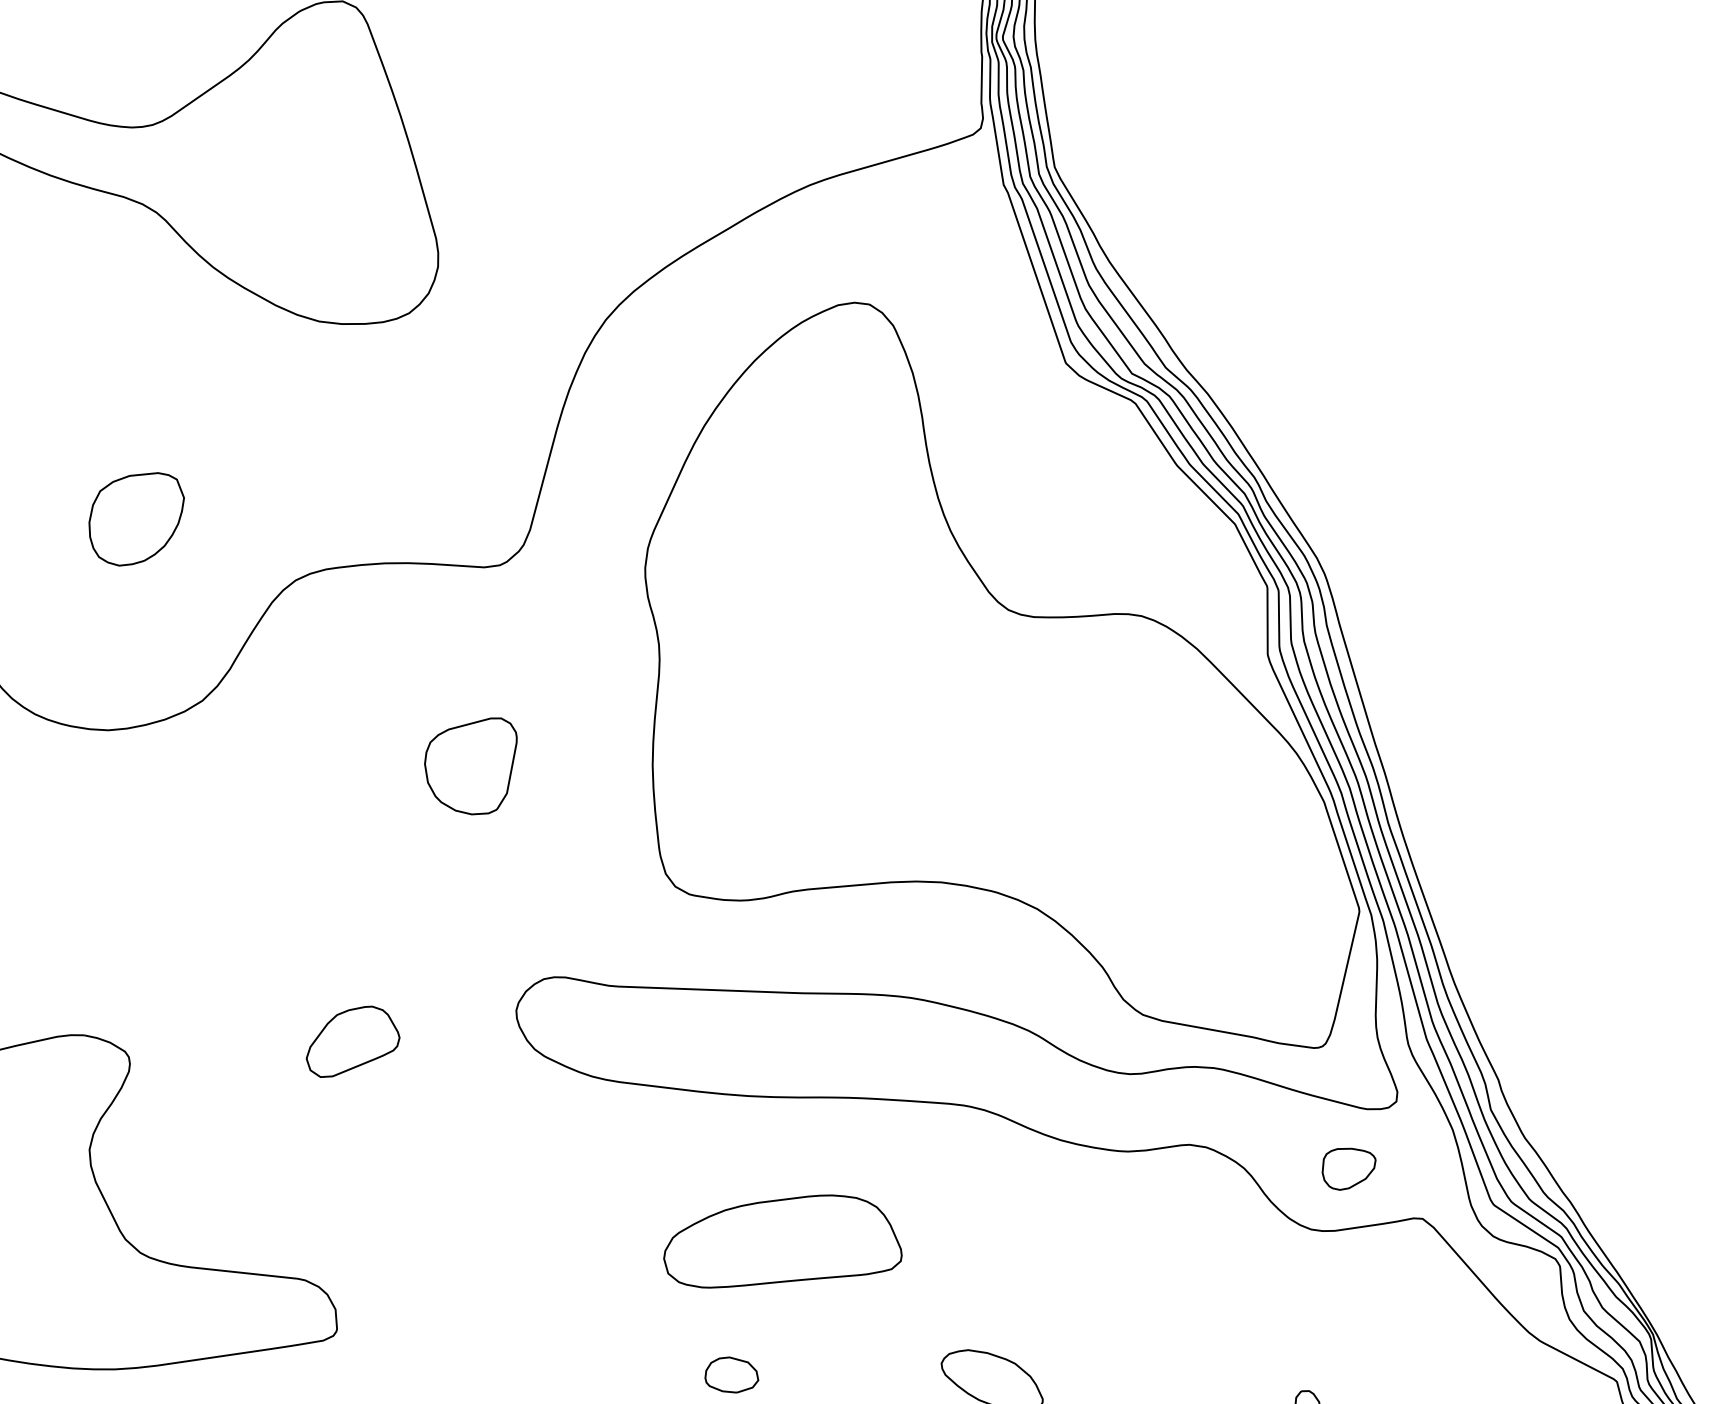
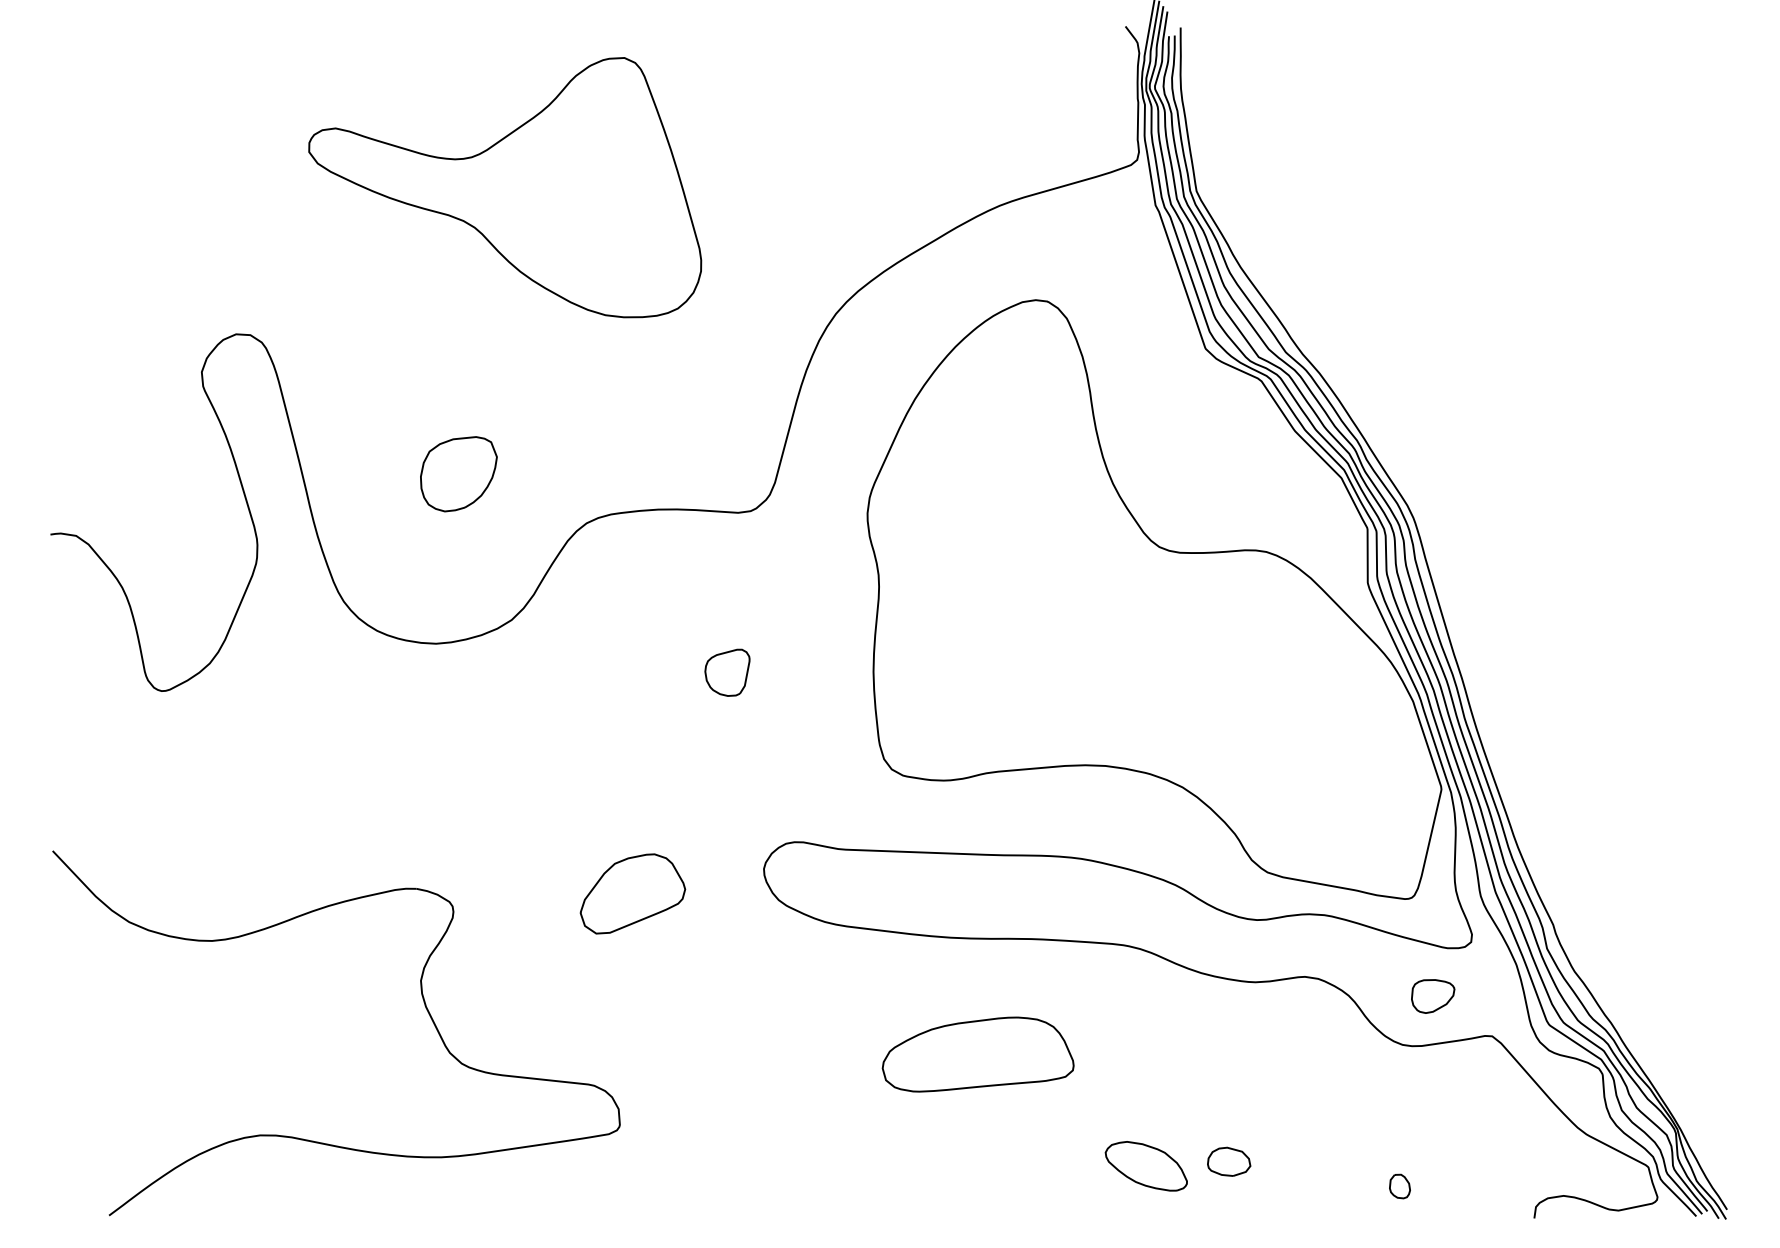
part: (470, 766) -> (727, 672), size x0.6
part: (352, 1042) -> (632, 894), size x1.4
part: (732, 1374) -> (1229, 1161), moved

